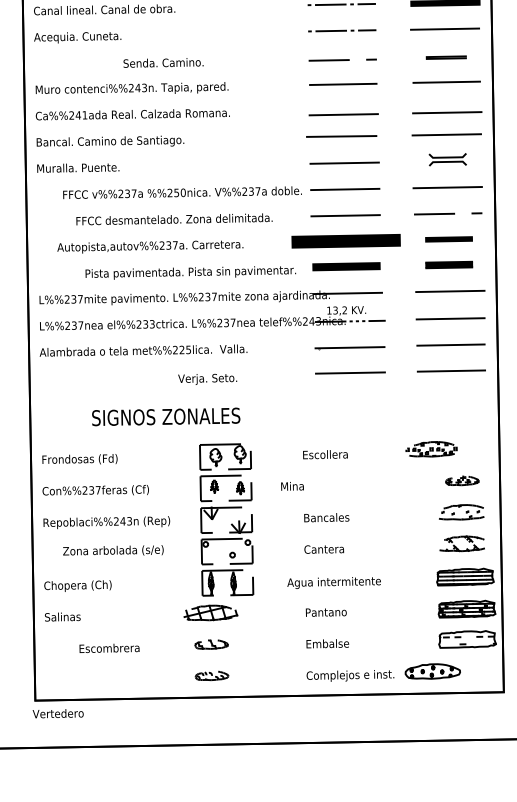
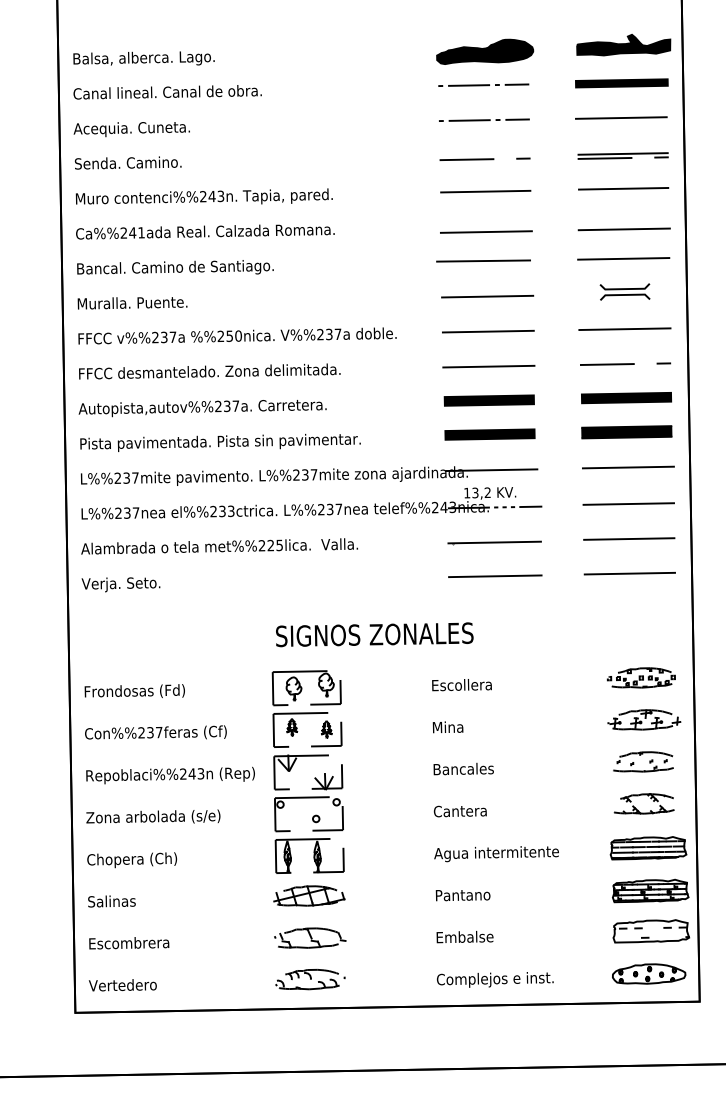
part: (445, 57) -> (622, 155), size x1.67
text: (163, 62) -> (127, 162), moved
text: (182, 192) -> (237, 335), moved
text: (174, 219) -> (209, 371), moved
part: (448, 239) -> (626, 398), size x1.43
part: (345, 241) -> (488, 400), size x0.62
text: (150, 247) -> (202, 408), moved
part: (448, 265) -> (626, 432), size x1.43
text: (190, 272) -> (220, 442), moved
text: (207, 379) -> (120, 584), moved
text: (166, 416) -> (374, 634), moved
part: (430, 448) -> (640, 677), moved
part: (462, 480) -> (644, 719), size x1.67
text: (292, 486) -> (447, 727), moved
part: (231, 524) -> (314, 777), moved
text: (113, 550) -> (153, 816), moved
text: (334, 583) -> (496, 854), moved
part: (211, 644) -> (310, 937), size x1.67
text: (109, 648) -> (129, 943), moved
part: (433, 671) -> (649, 973), moved
part: (211, 675) -> (310, 979), size x1.67
text: (57, 713) -> (122, 985), moved

